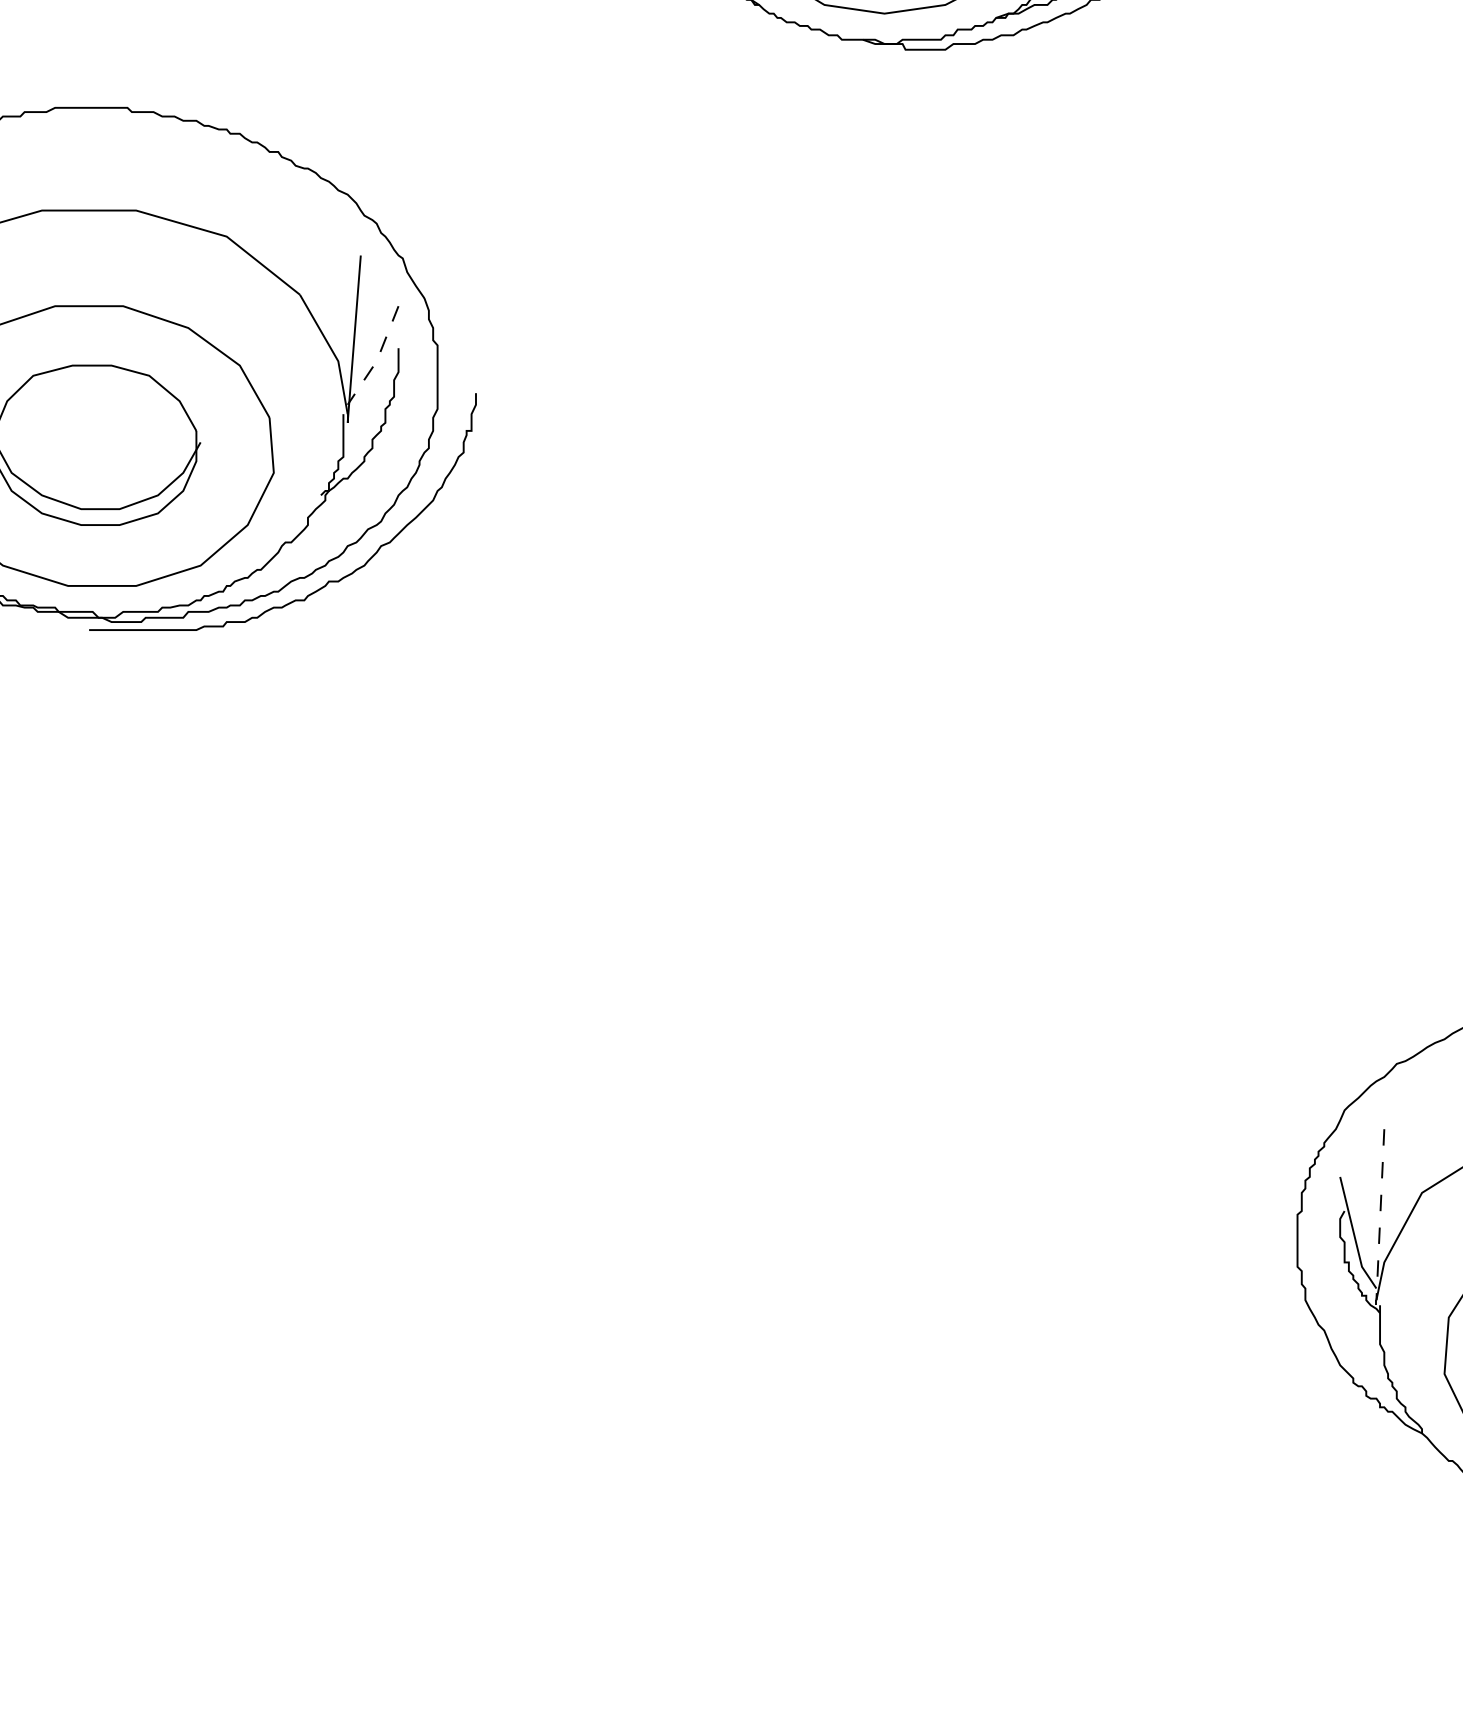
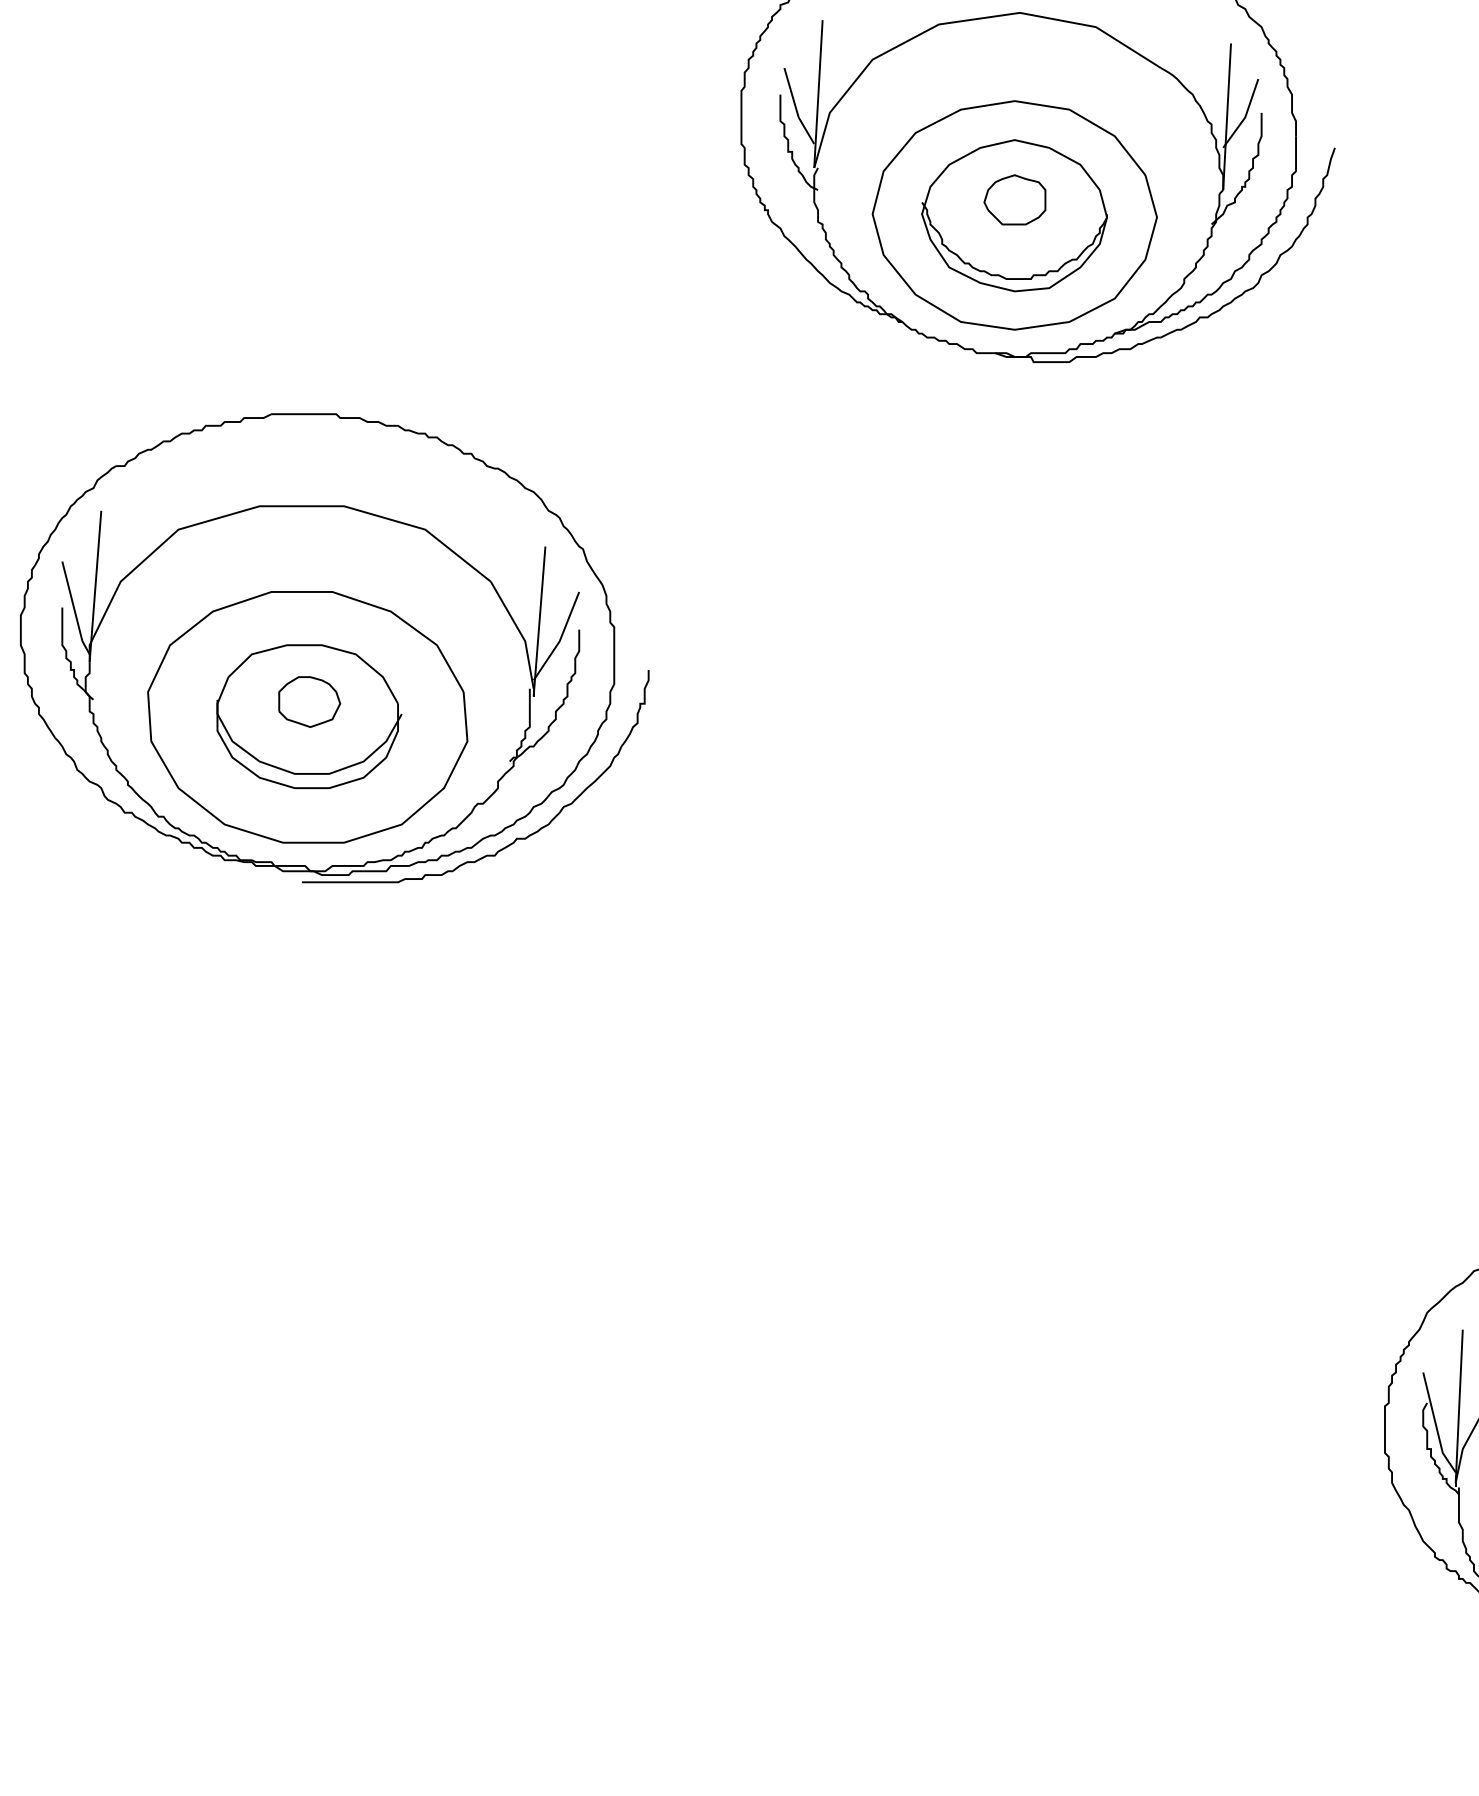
line: (377, 358) -> (560, 638), dashed -> solid
part: (97, 428) -> (309, 701), added
line: (1380, 1214) -> (1459, 1406), dashed -> solid

